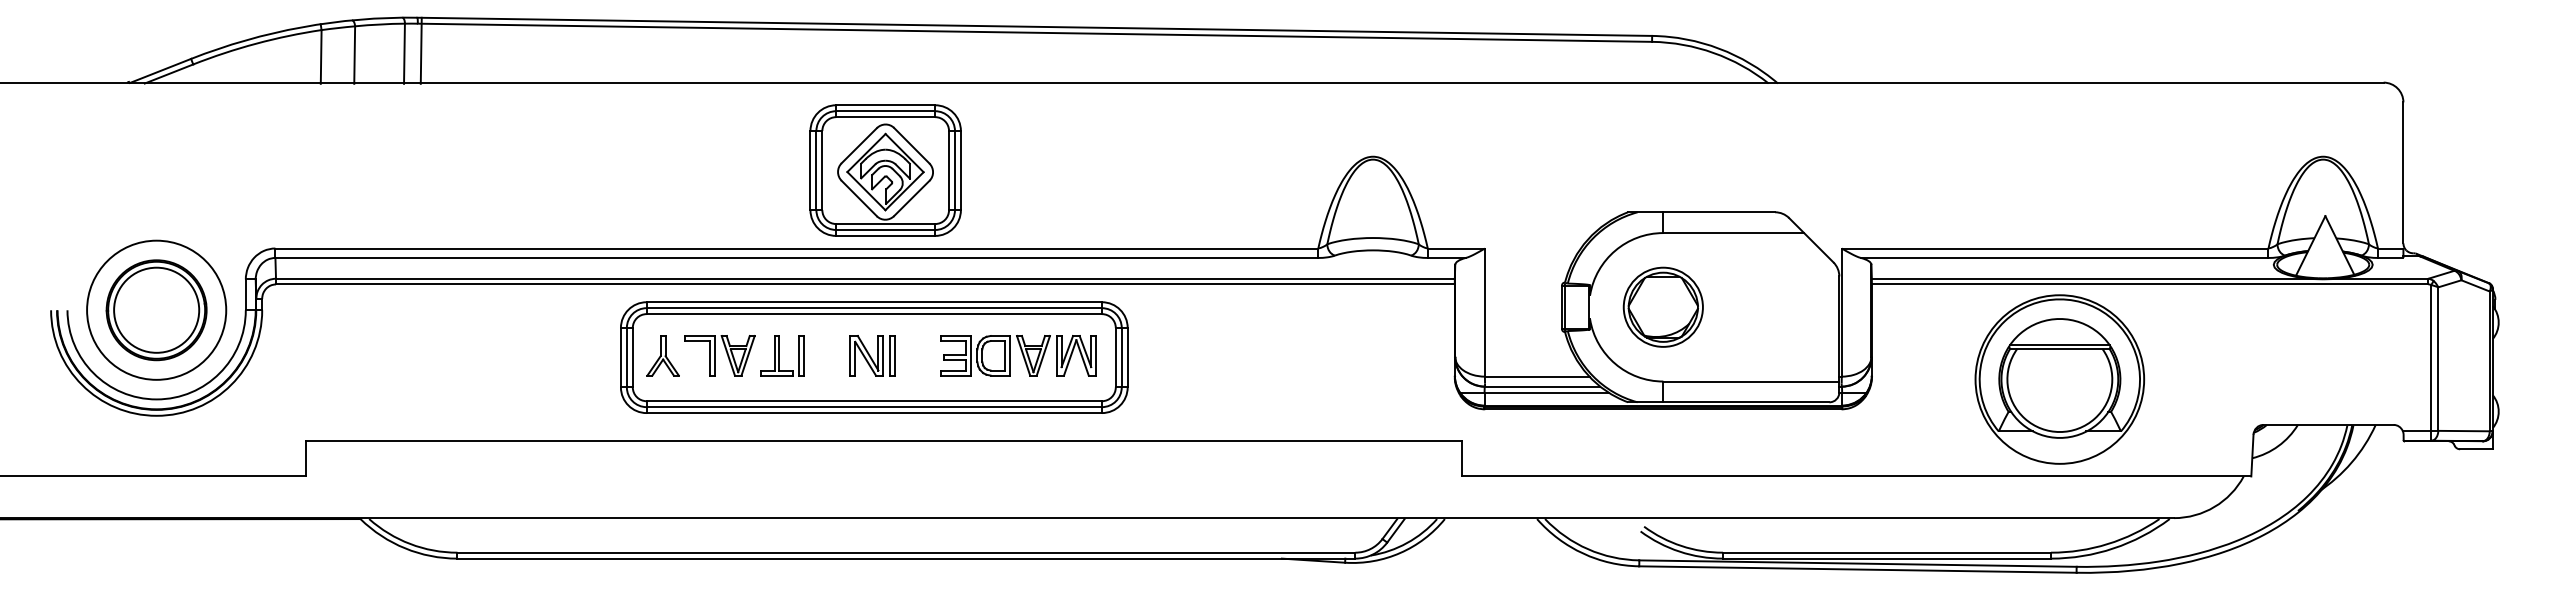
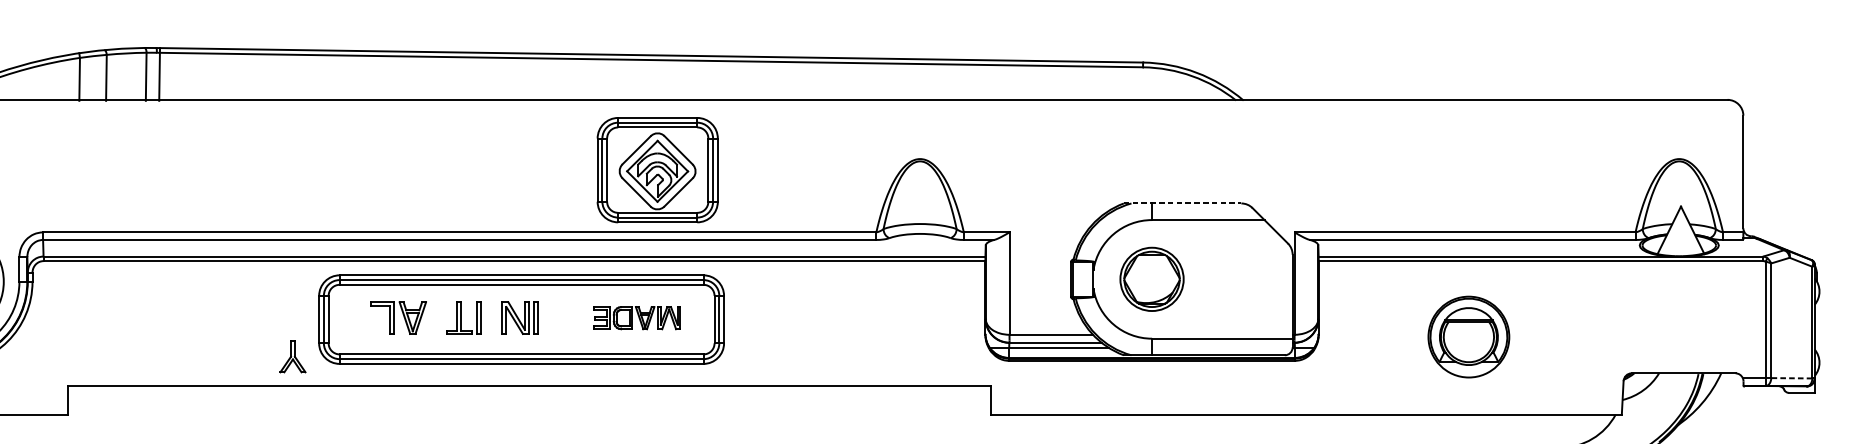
part: (885, 170) -> (657, 170), moved
line: (1701, 212) -> (1182, 203), solid -> dashed
part: (662, 355) -> (292, 356), moved
part: (782, 355) -> (463, 317), moved
part: (1018, 355) -> (636, 317), size x0.7
part: (2059, 379) -> (1468, 337), size x0.6
line: (2463, 431) -> (1791, 378), solid -> dashed

